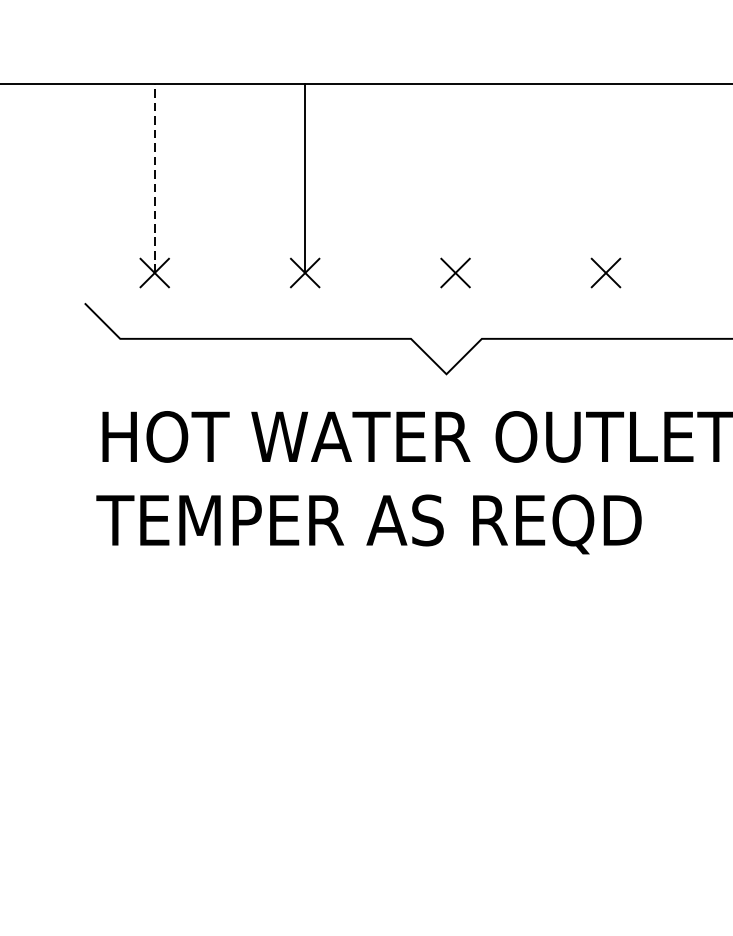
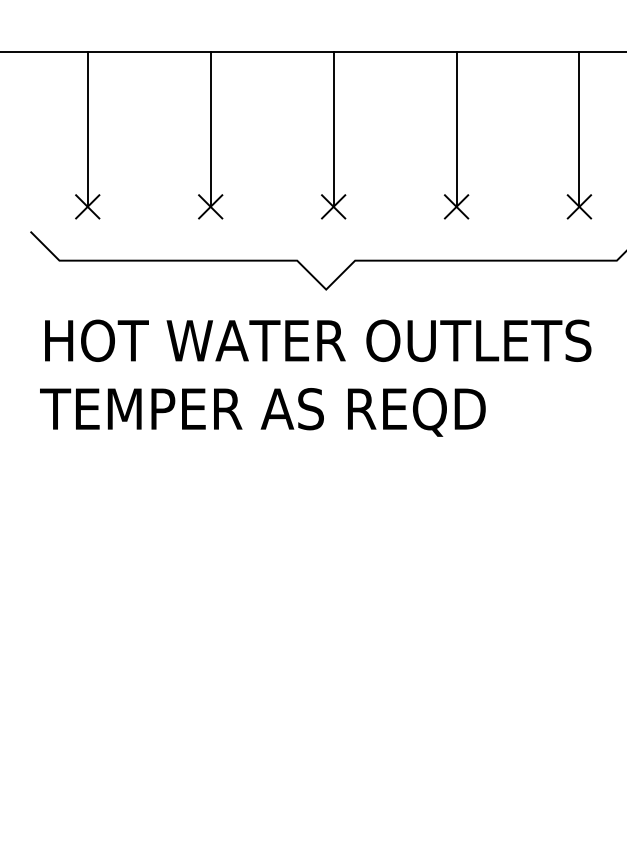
line: (154, 178) -> (87, 129), dashed -> solid
line: (455, 178) -> (333, 129), added
line: (605, 178) -> (456, 129), added

